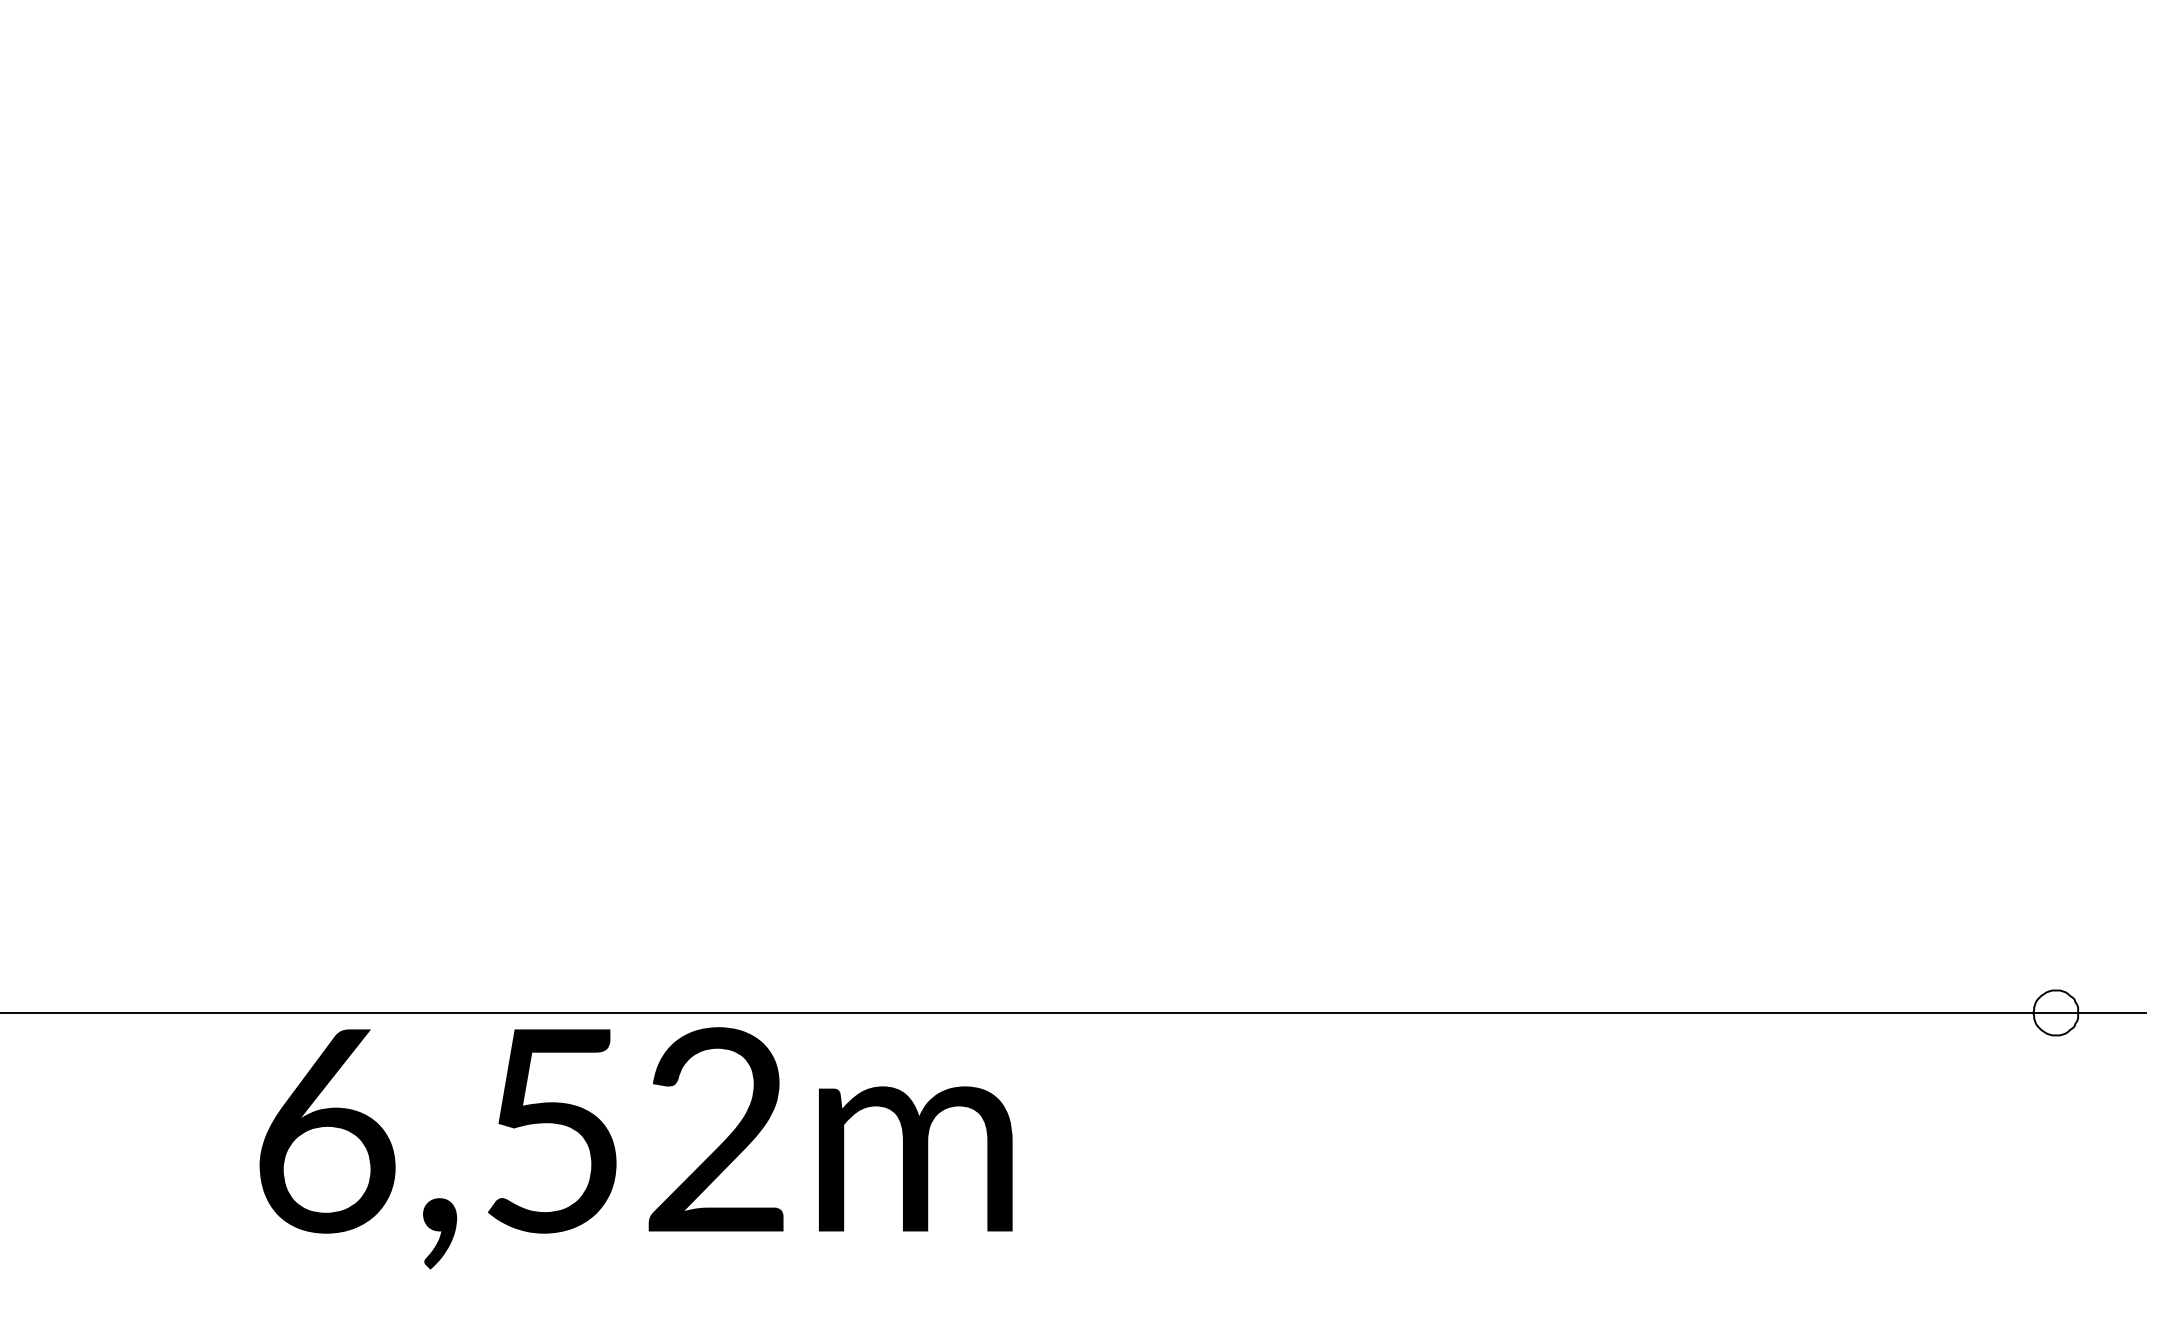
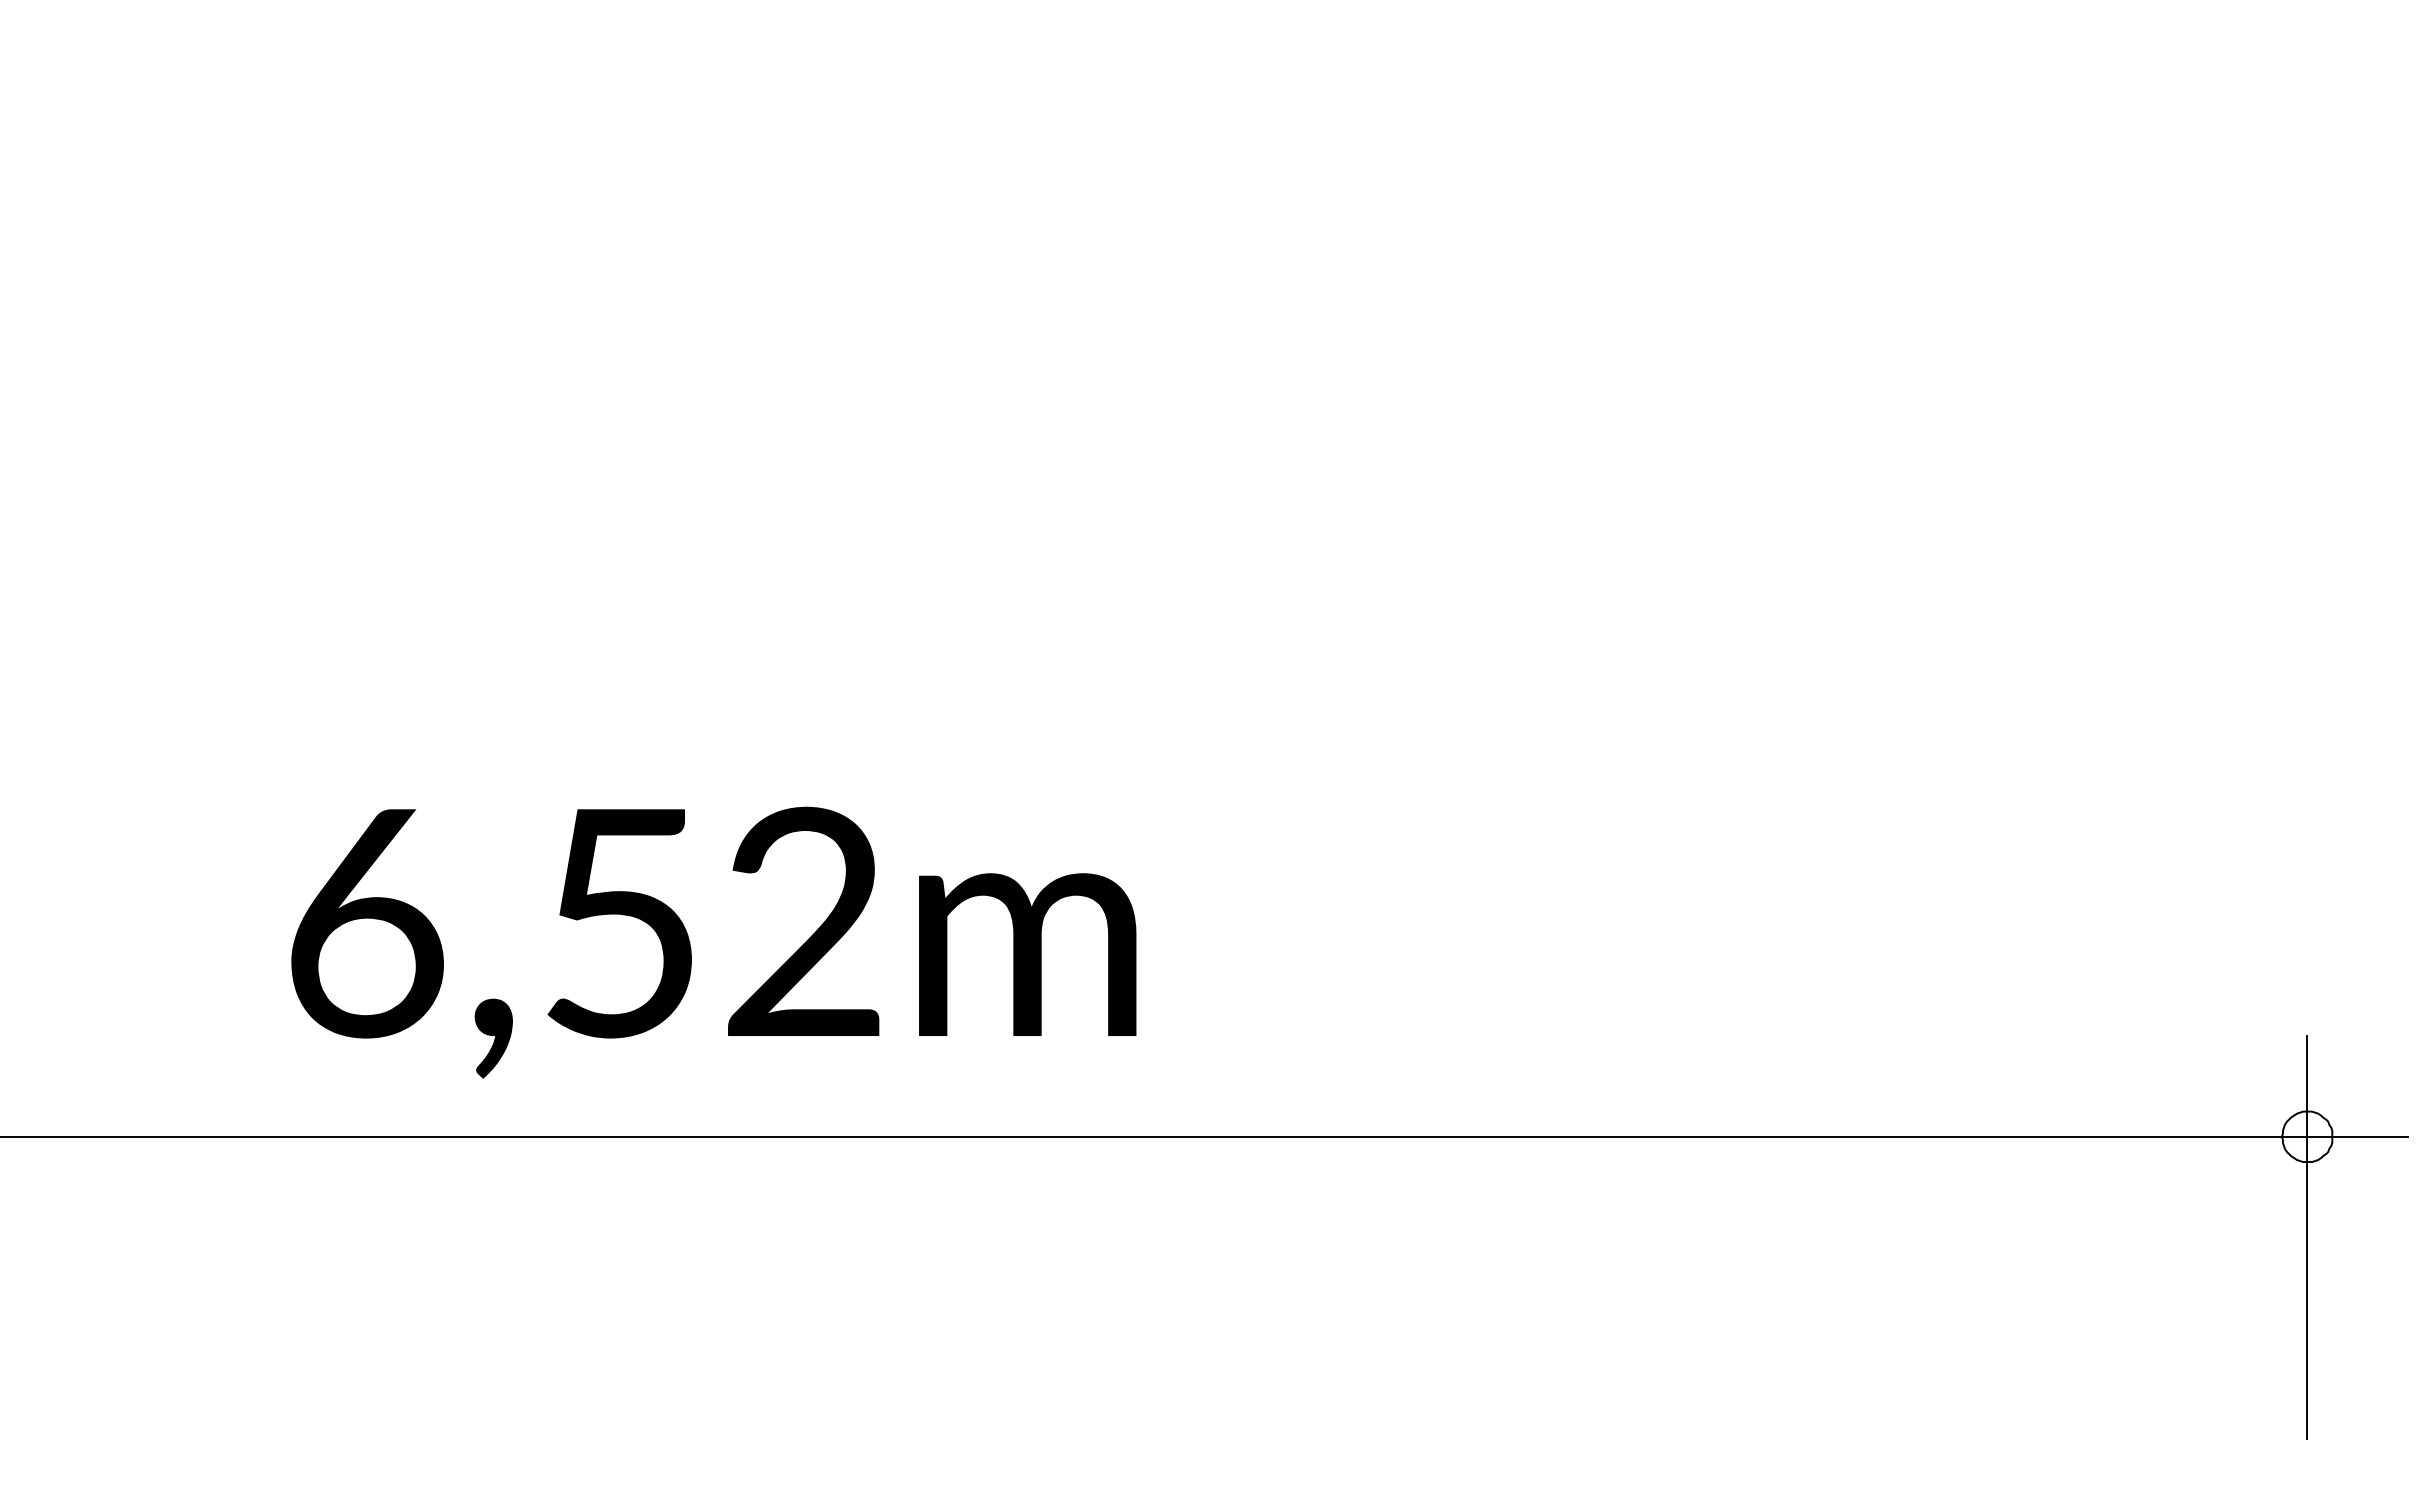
line: (2056, 1102) -> (2307, 1237), added
text: (635, 1148) -> (713, 942), moved

